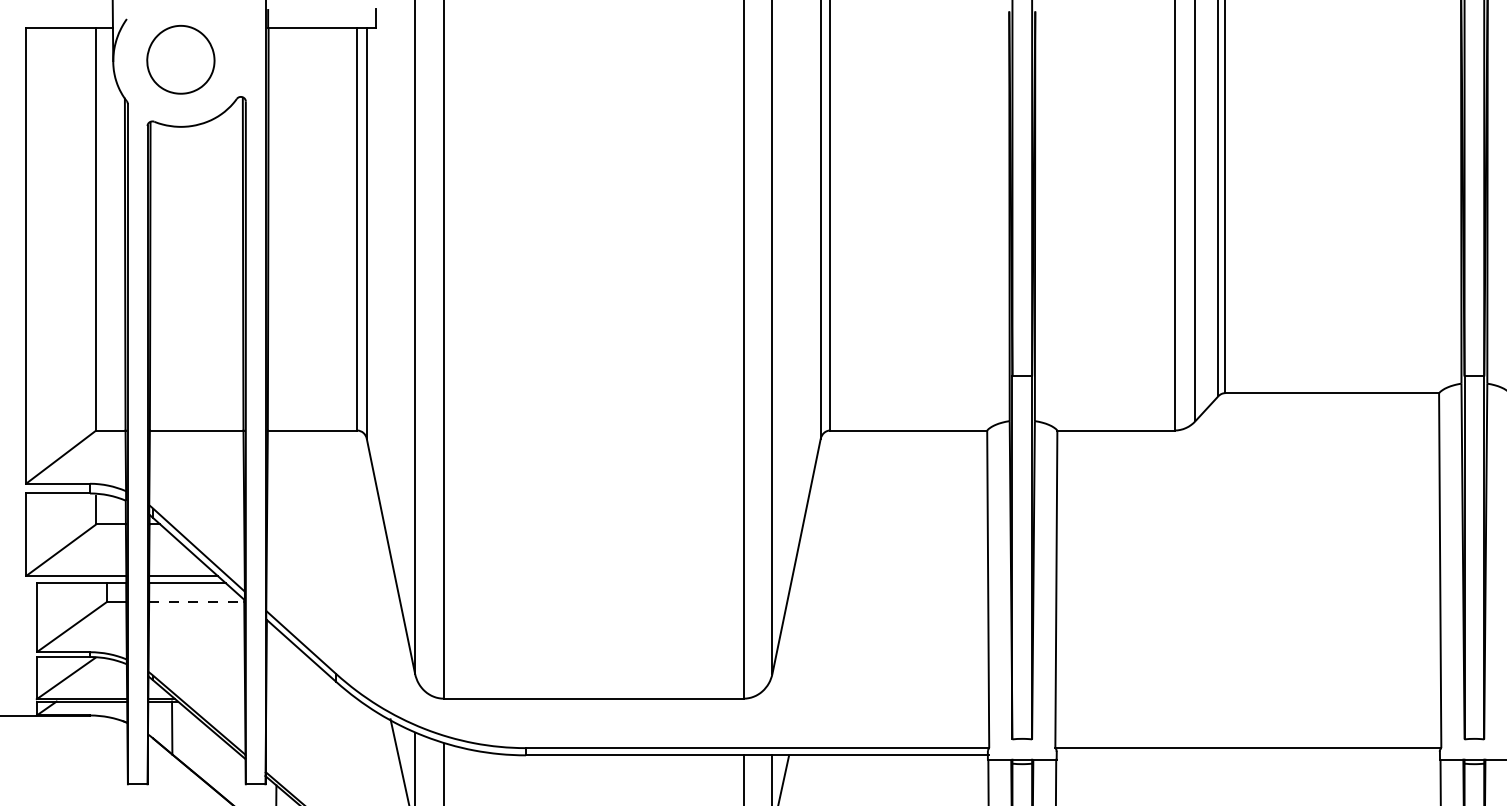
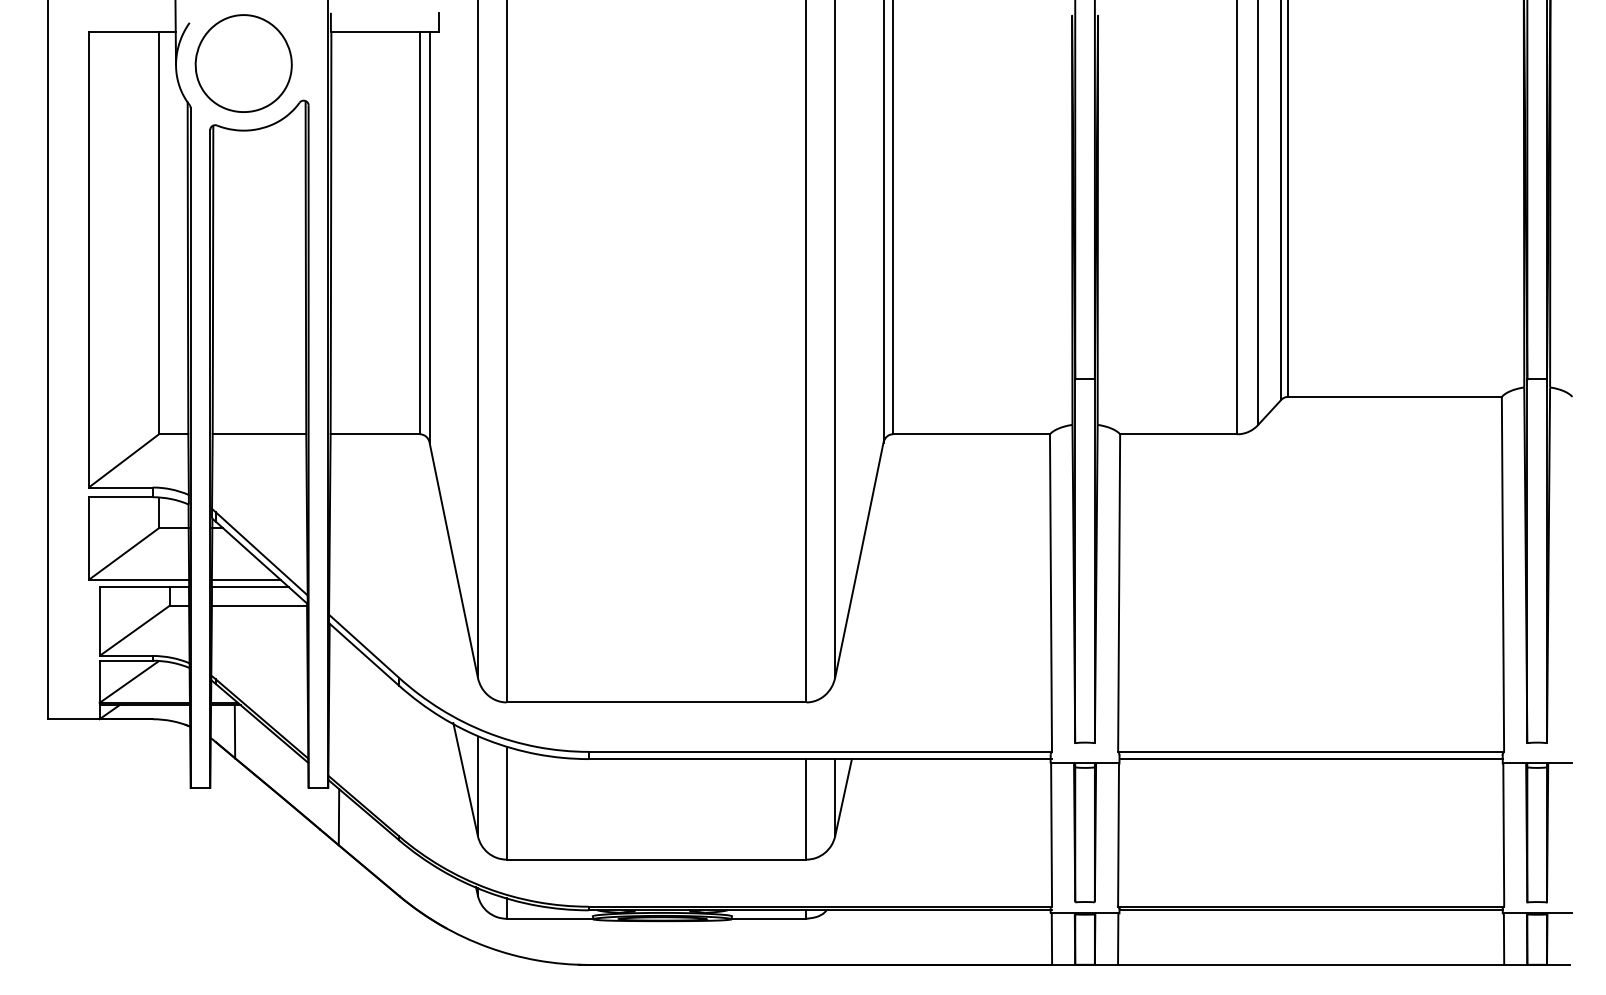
part: (180, 59) -> (243, 63), size x1.43
line: (196, 601) -> (259, 605), dashed -> solid
line: (1247, 755) -> (1310, 759), added

